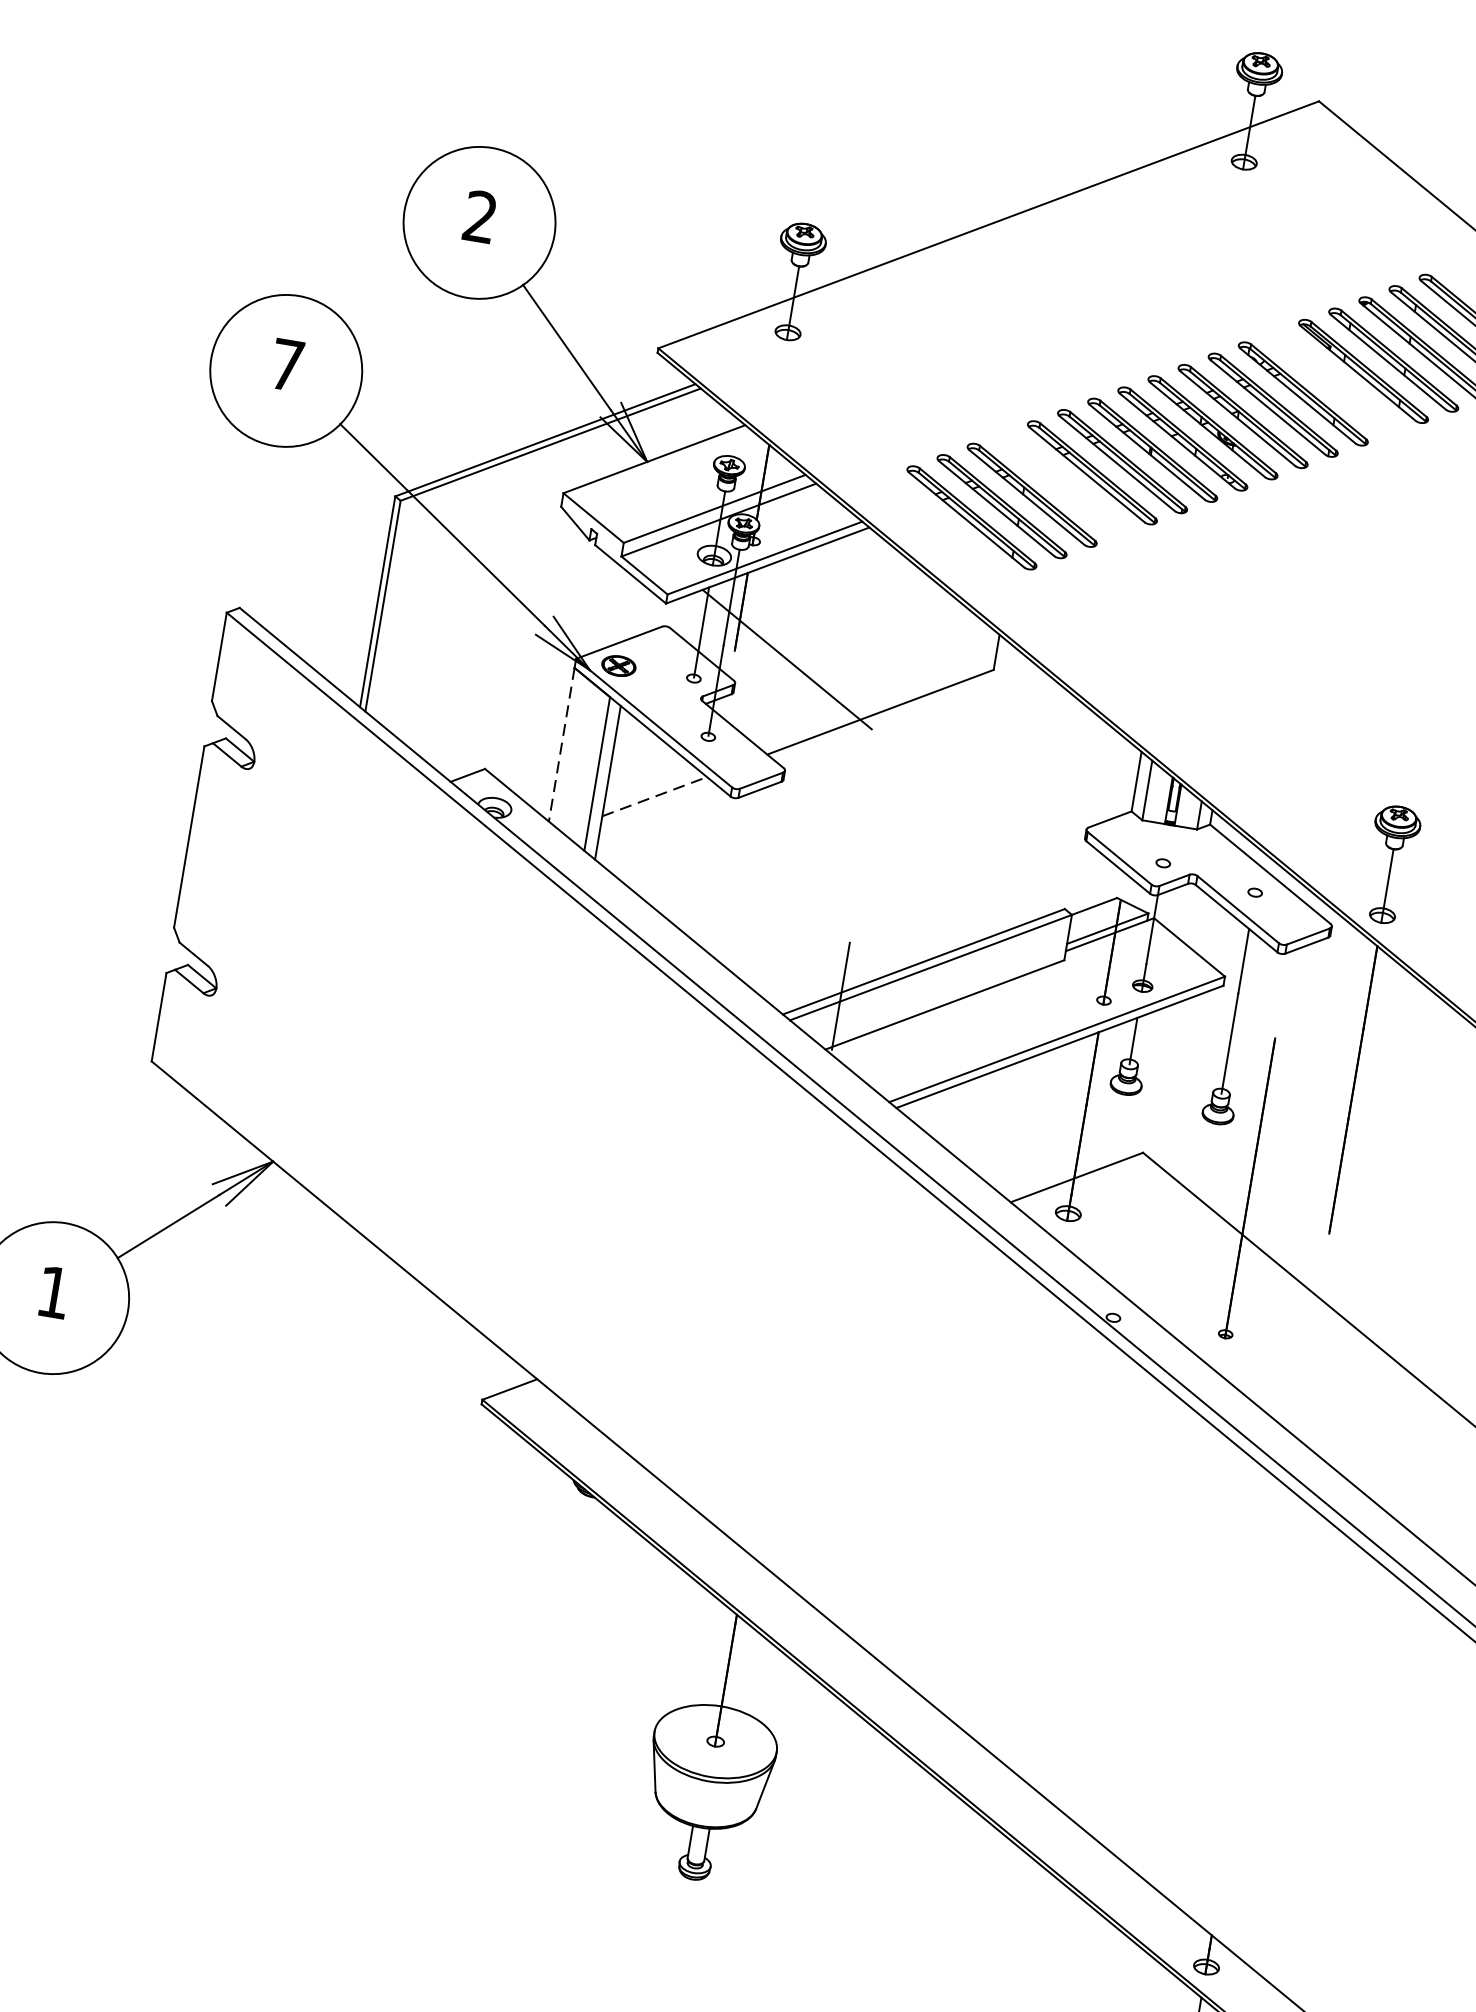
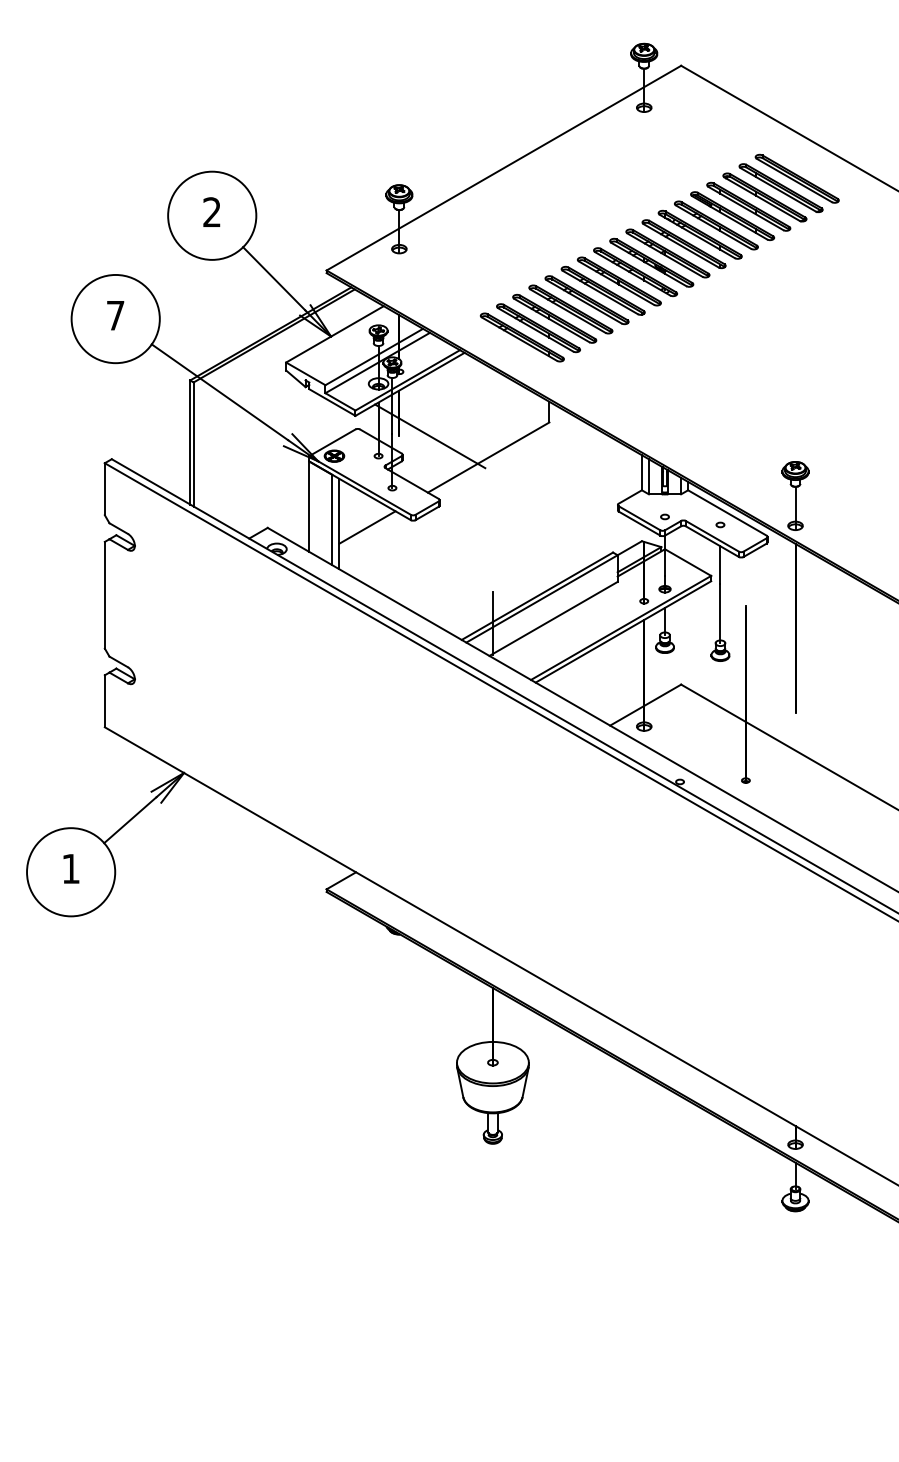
part: (1333, 382) -> (716, 225), added
part: (1061, 483) -> (570, 309), added
line: (561, 746) -> (309, 507), dashed -> solid
line: (654, 796) -> (367, 527), dashed -> solid

